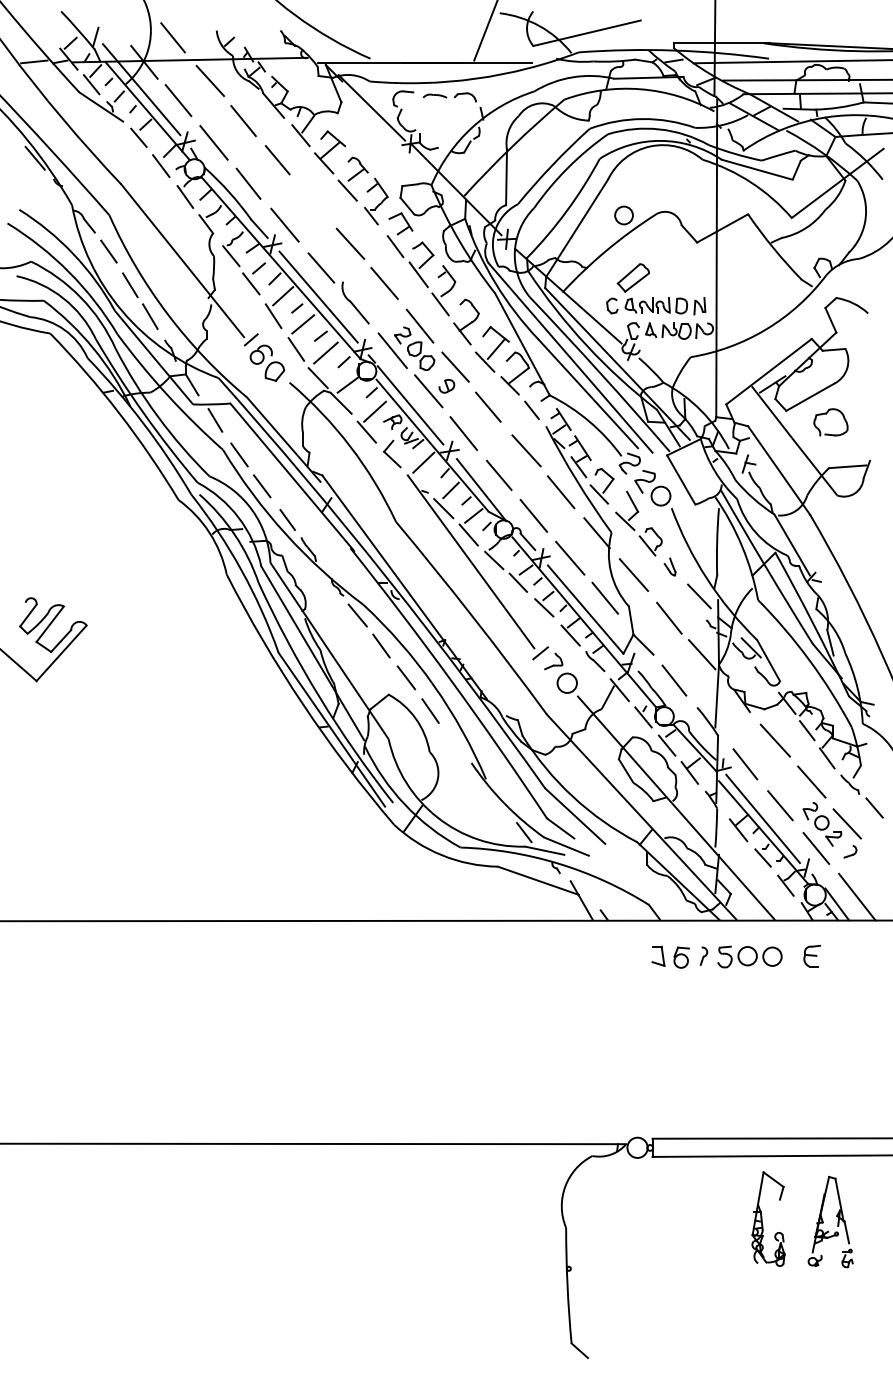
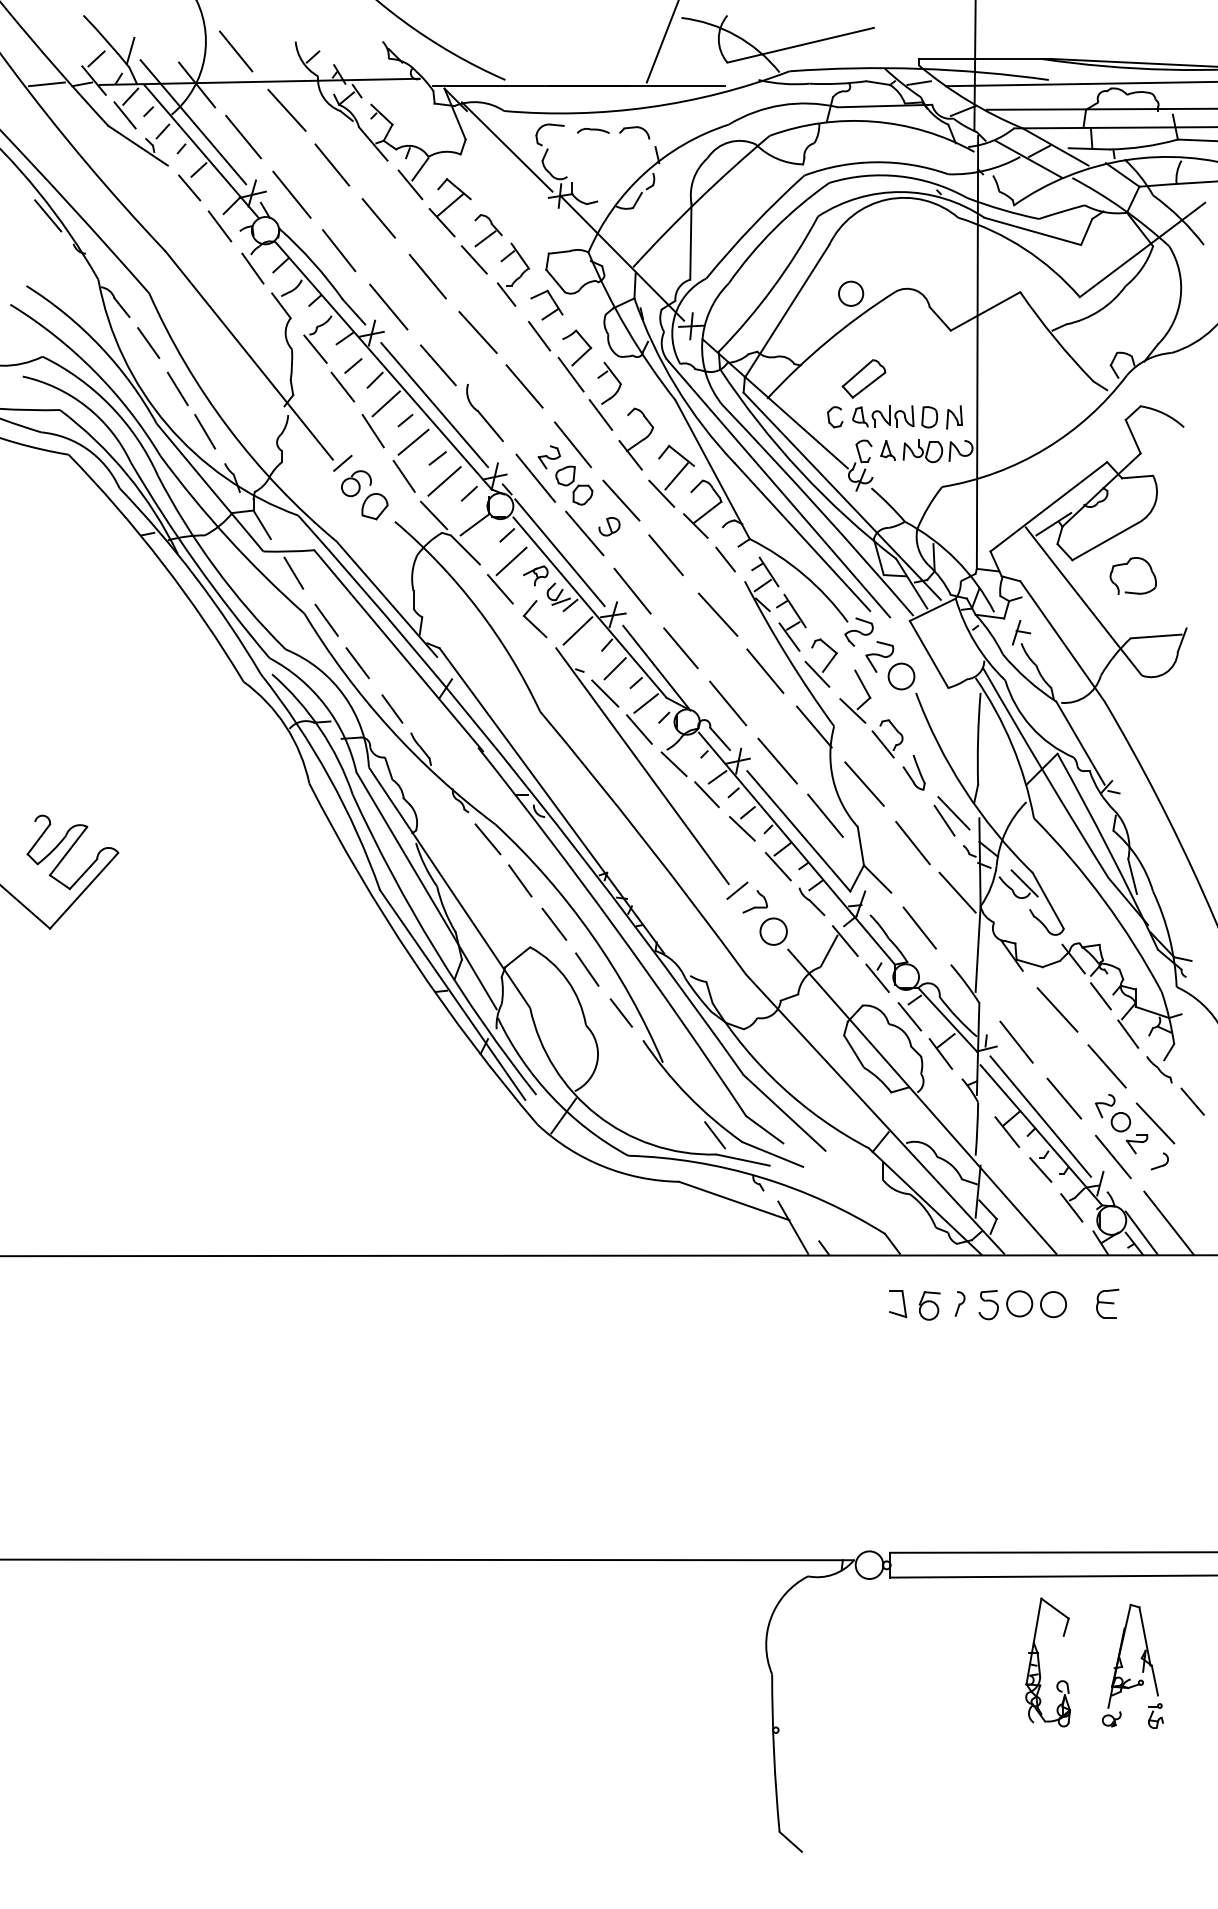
line: (313, 202) -> (427, 276), added
part: (669, 566) -> (913, 772), size x1.43
line: (692, 601) -> (944, 820), added
line: (455, 742) -> (621, 1012), added

